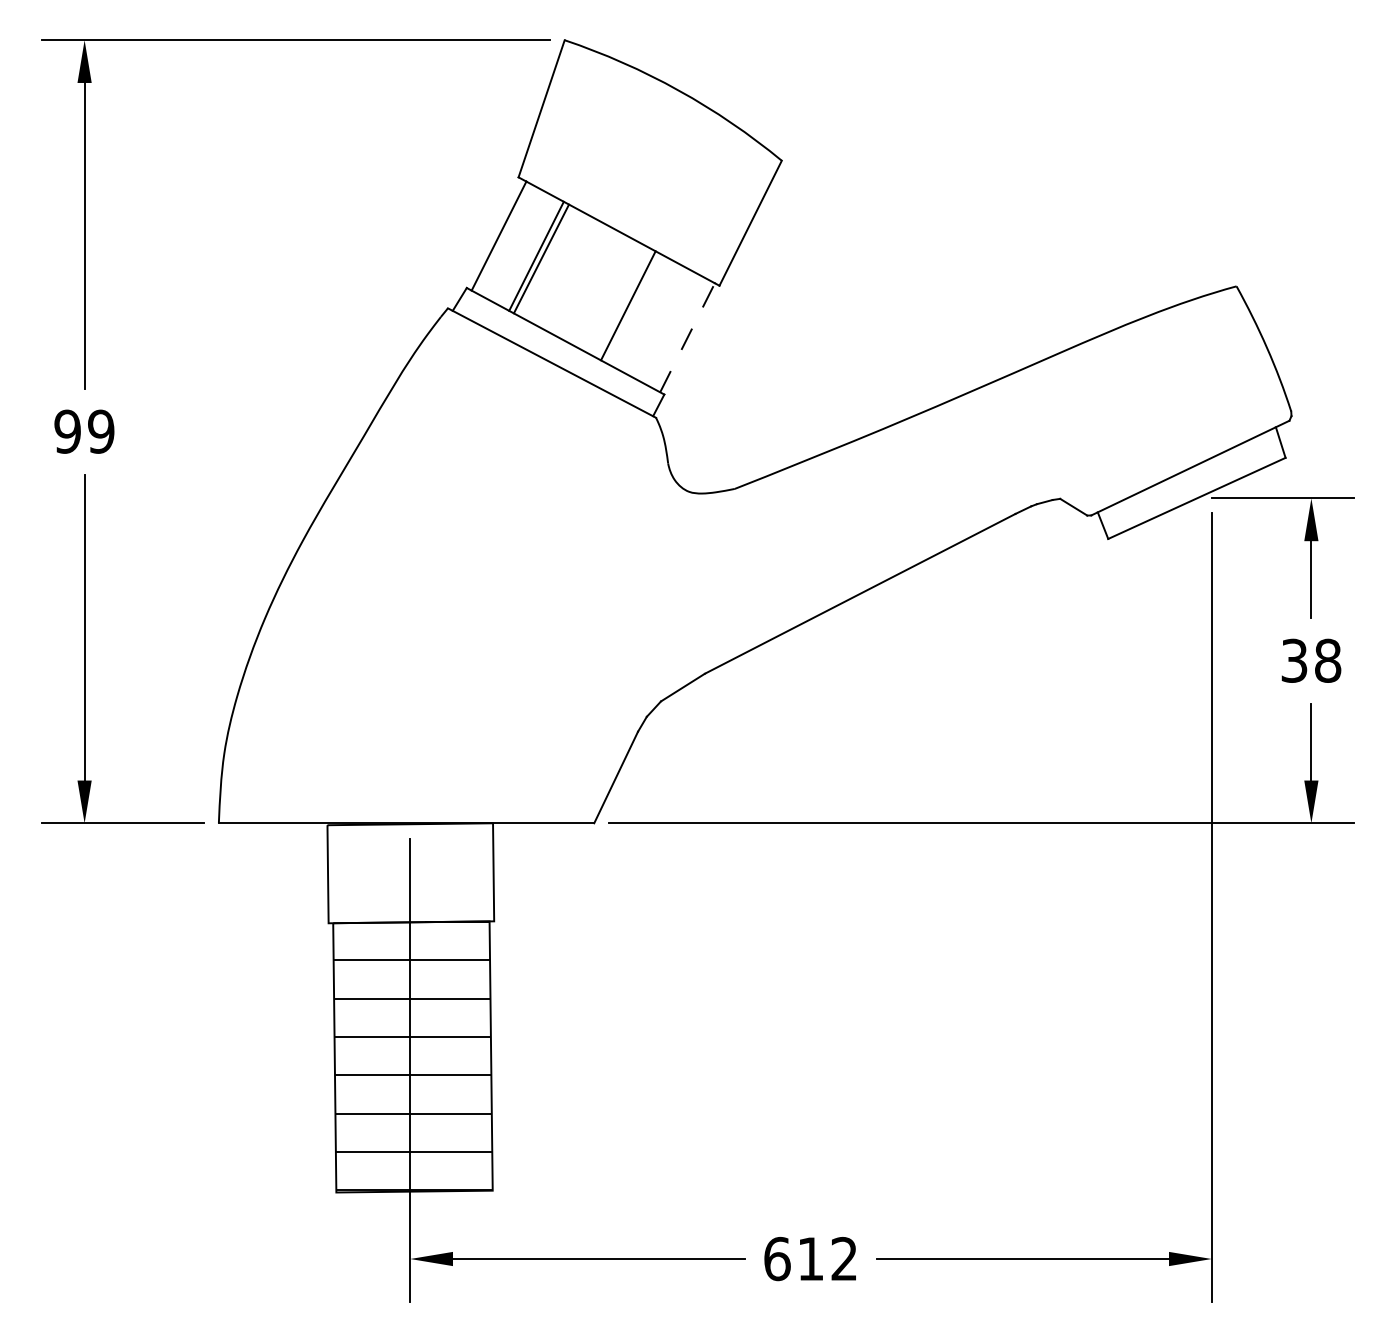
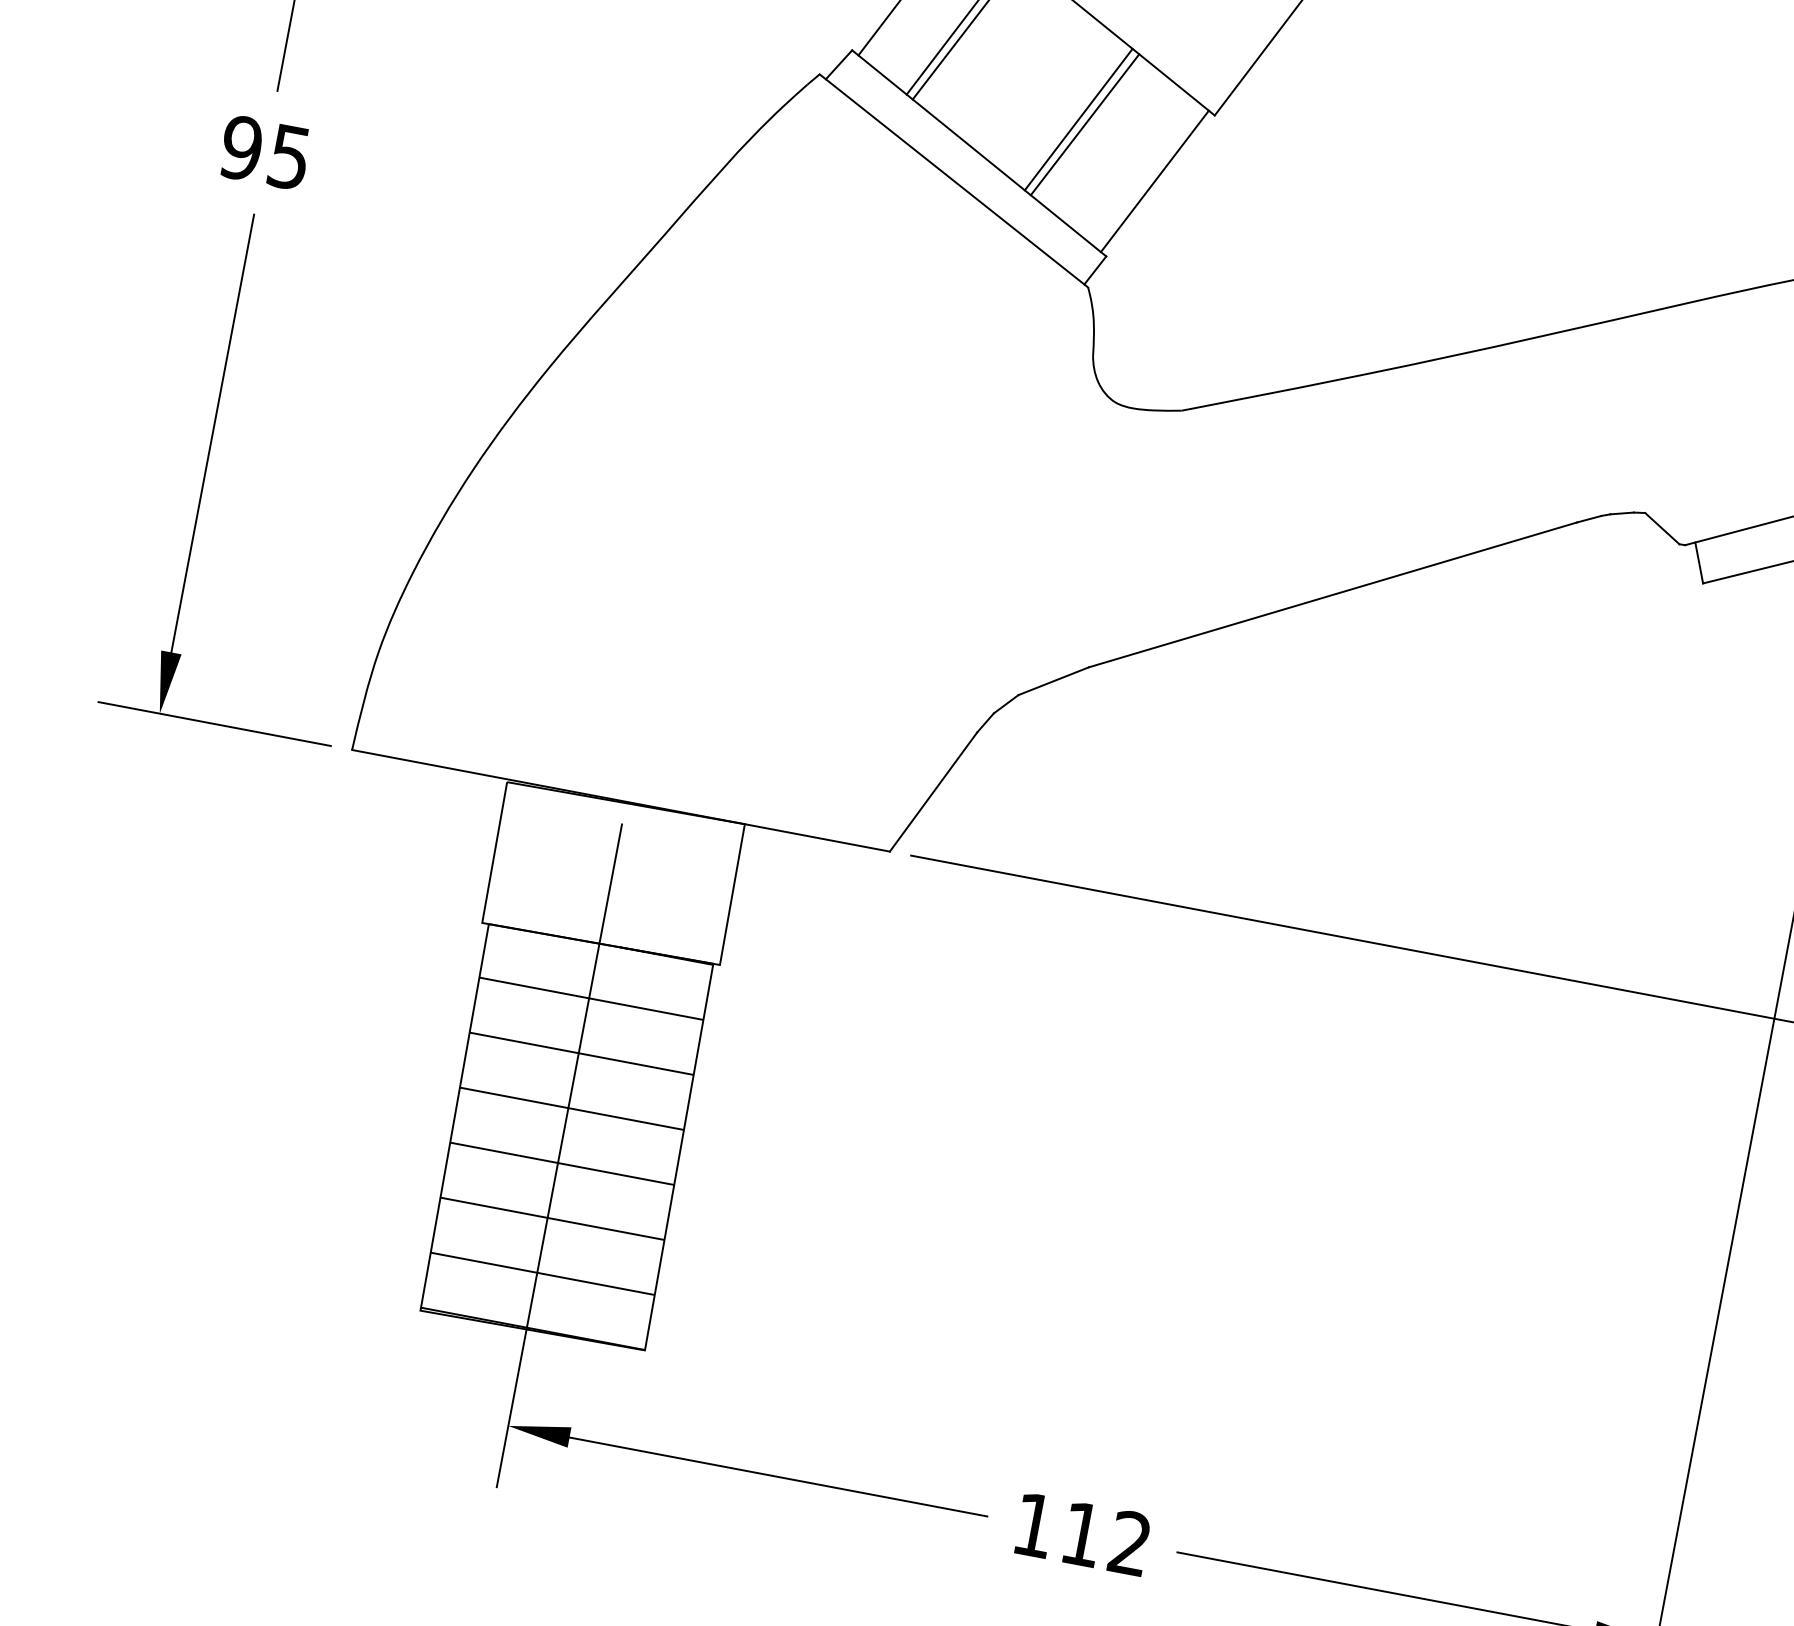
line: (632, 308) -> (1083, 124), added
line: (687, 337) -> (1154, 180), dashed -> solid
text: (101, 431) -> (290, 157), 99 -> 95
text: (777, 1258) -> (1034, 1524), 612 -> 112

